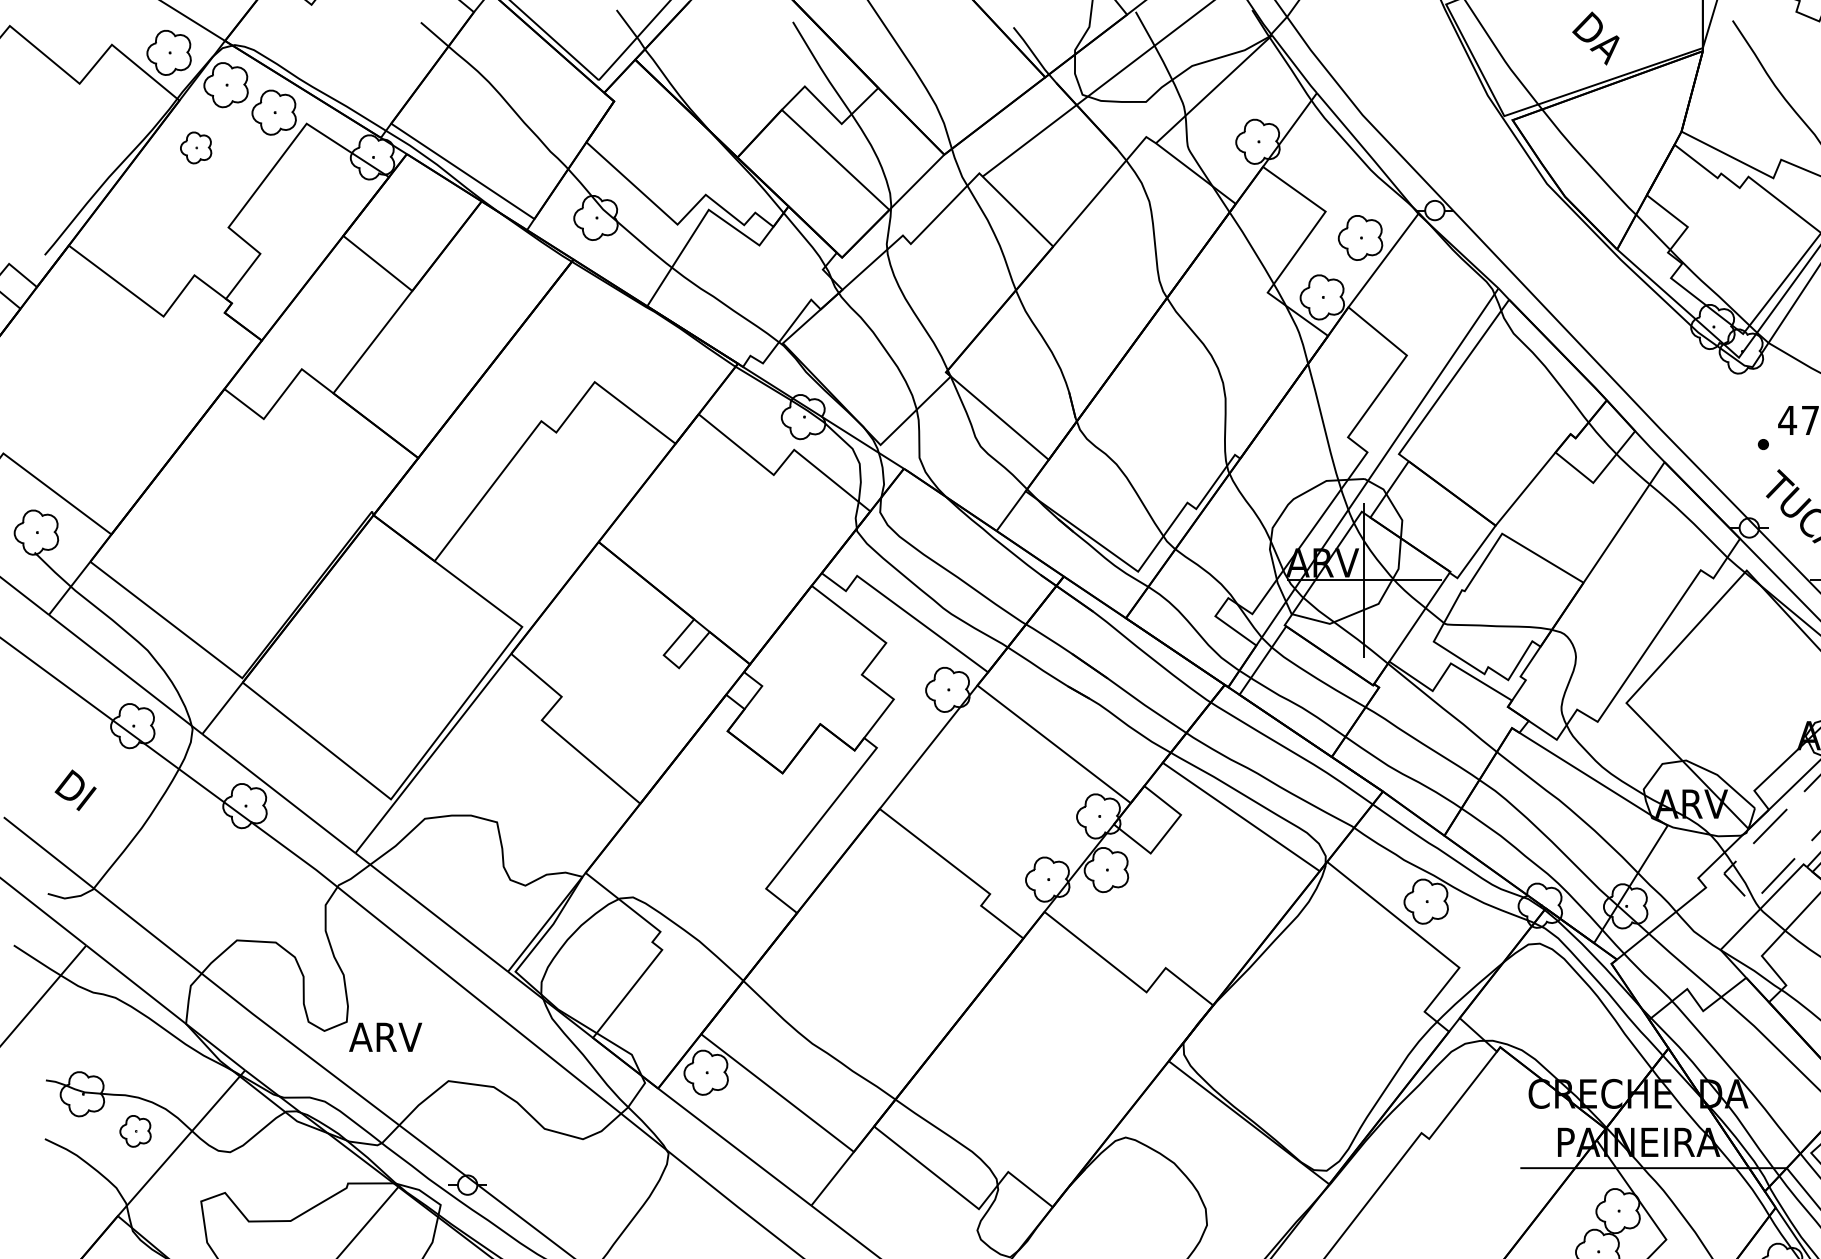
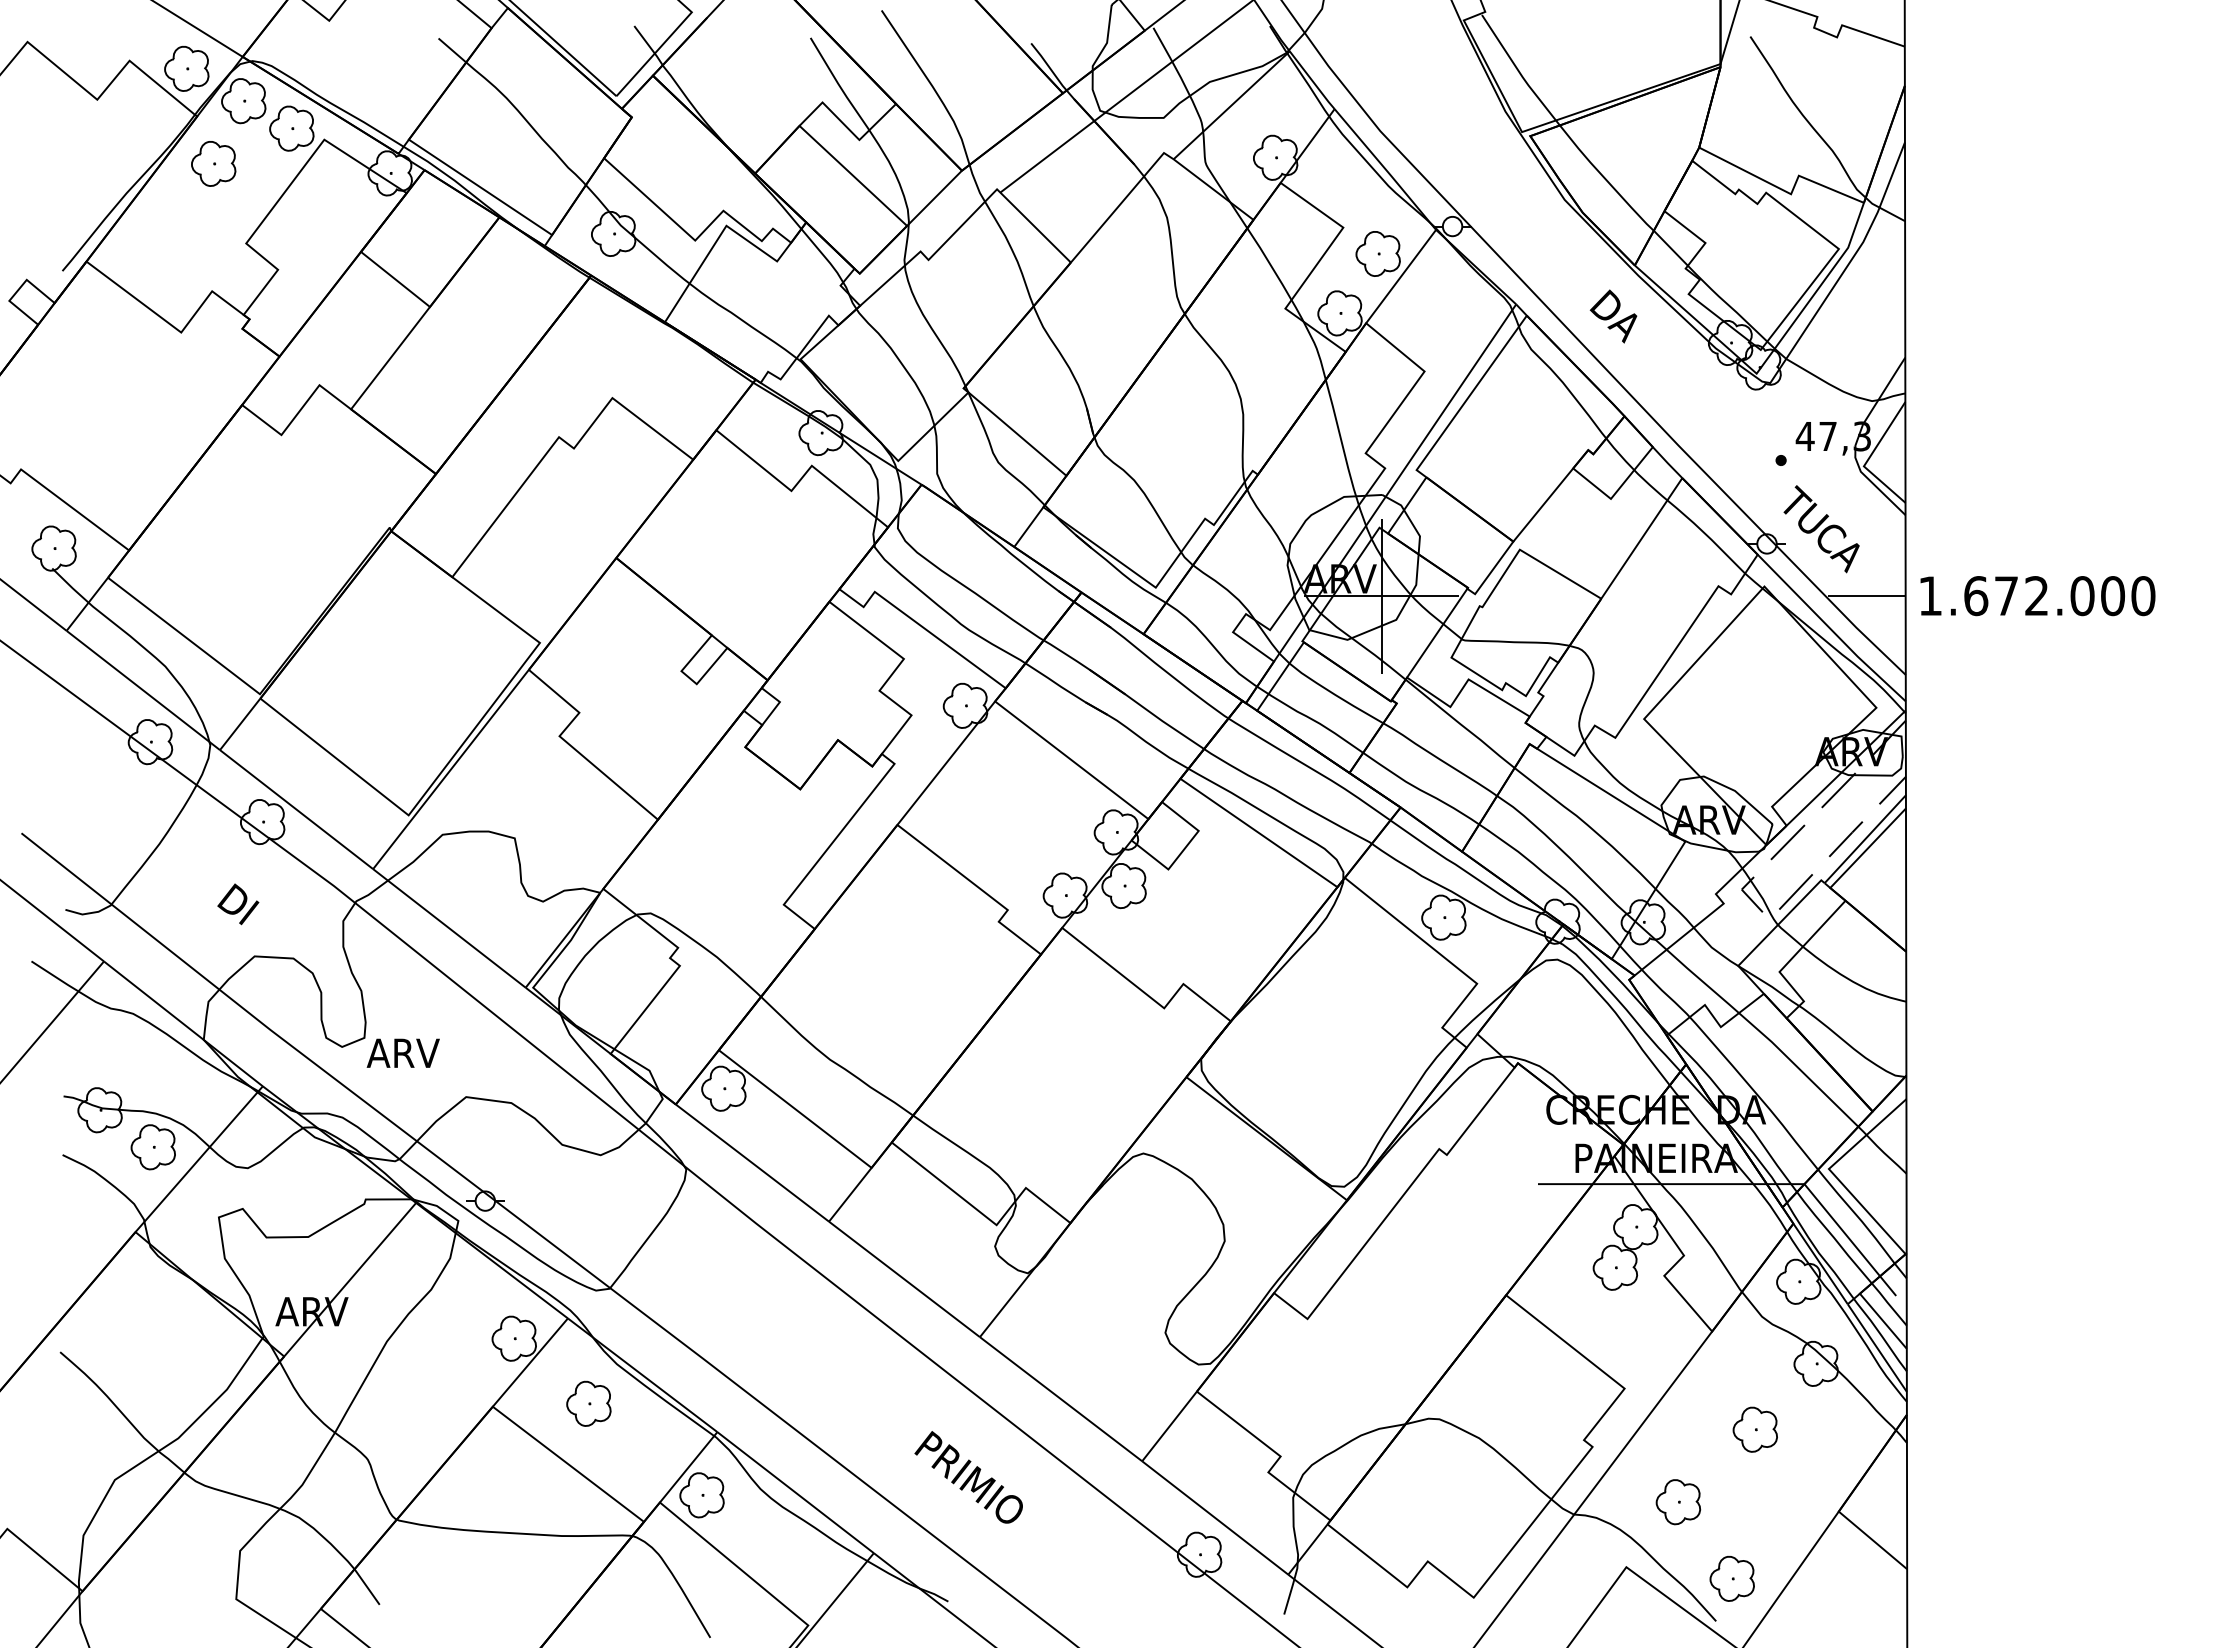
text: (1595, 38) -> (1613, 316), moved
part: (195, 147) -> (213, 163), size x1.43
text: (75, 790) -> (238, 904), moved
part: (134, 1131) -> (152, 1147), size x1.43

